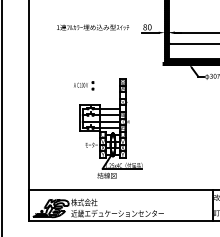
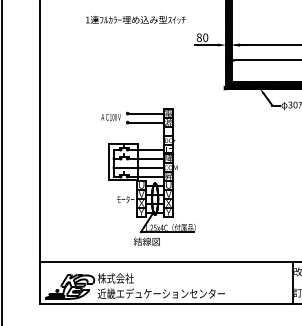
text: (92, 27) -> (135, 19), moved
line: (106, 82) -> (146, 113), added
line: (106, 89) -> (146, 122), added

